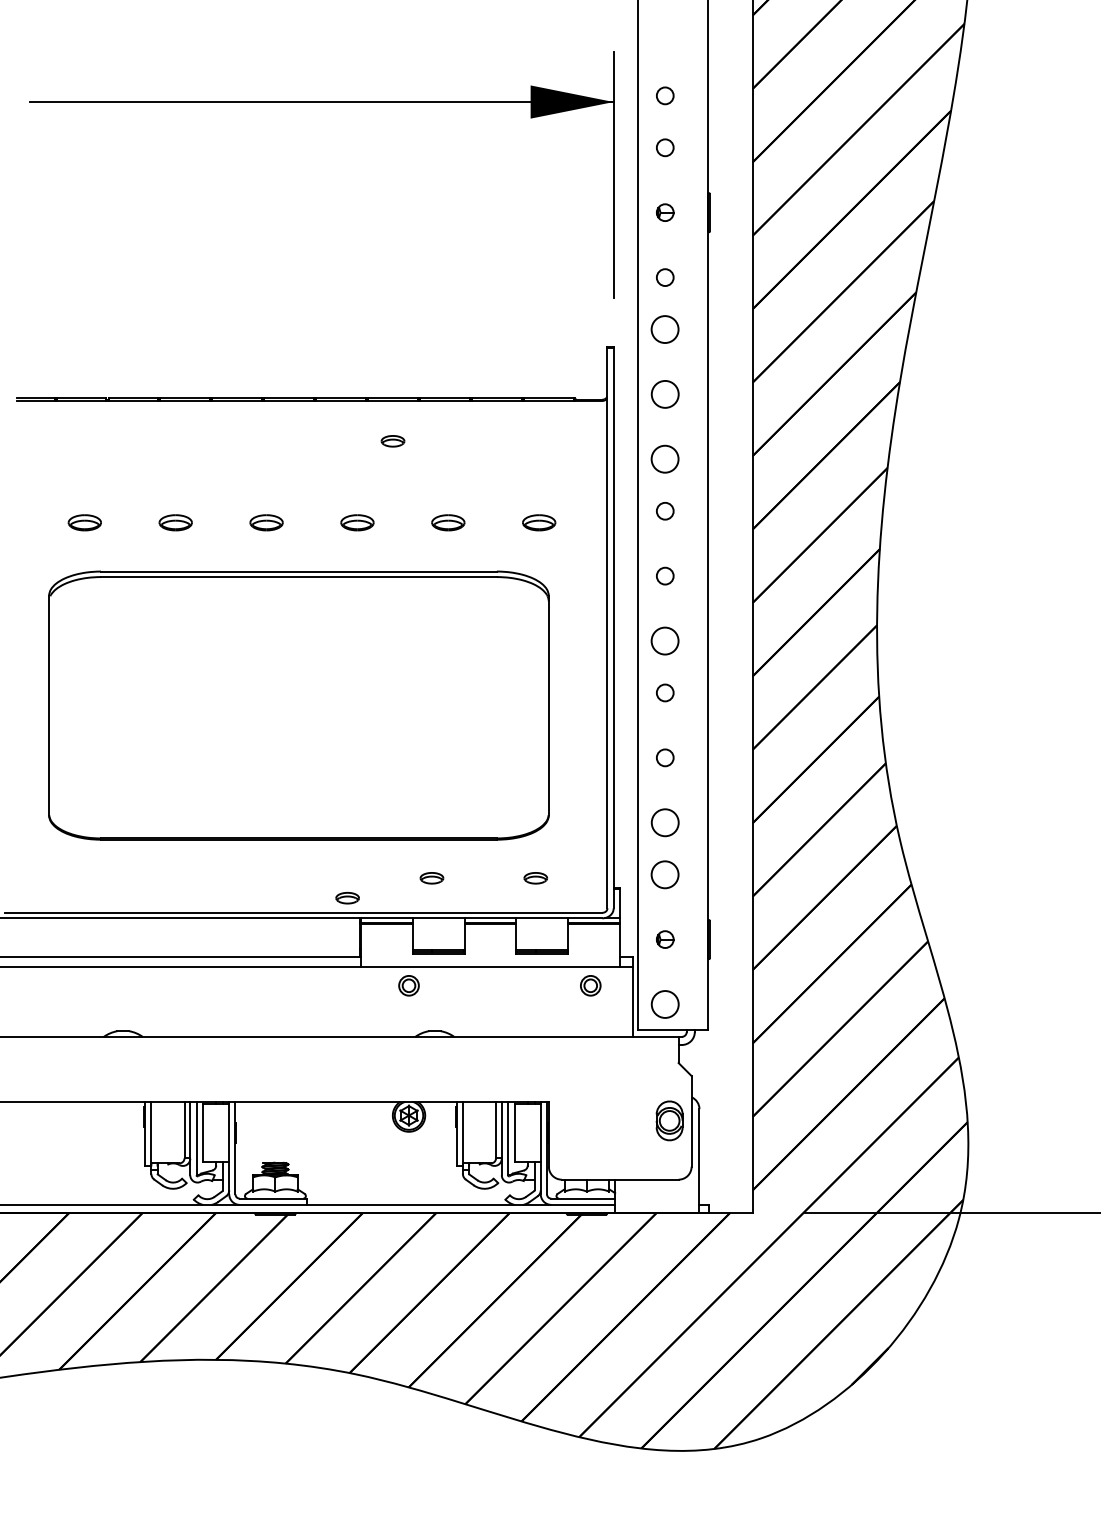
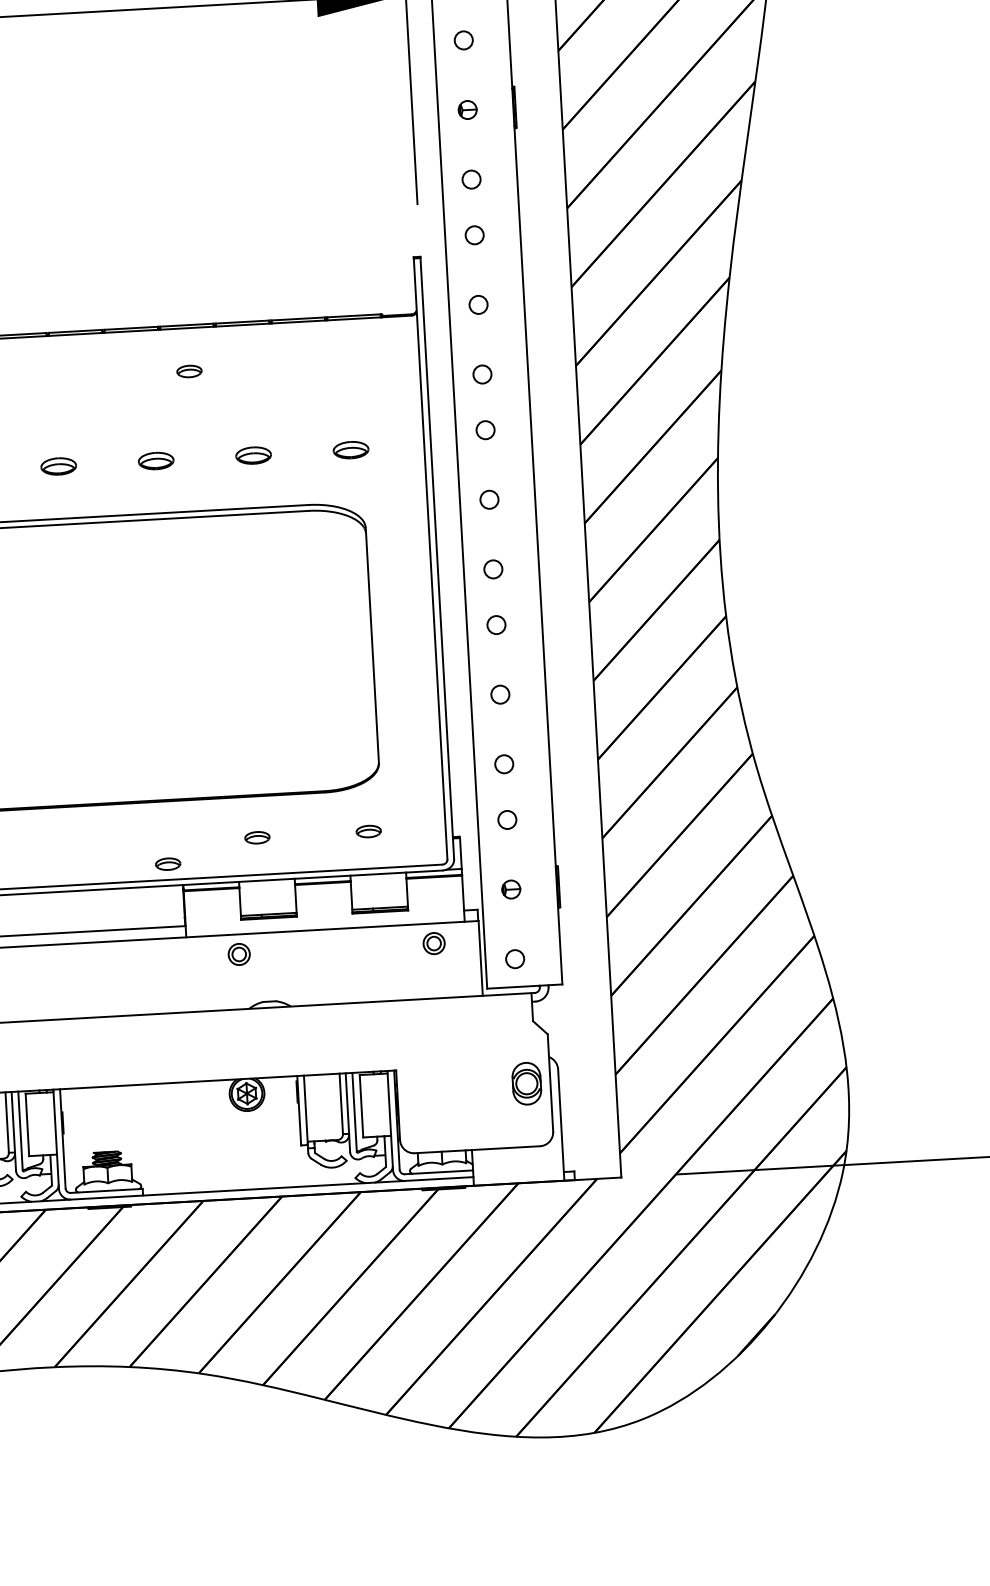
circle: (665, 329) -> (474, 235), size x0.62
circle: (664, 394) -> (477, 305), size x0.62
circle: (665, 459) -> (482, 374), size x0.62
circle: (665, 640) -> (493, 568), size x0.62
circle: (664, 822) -> (503, 764), size x0.62
circle: (665, 874) -> (507, 819), size x0.62
circle: (664, 1004) -> (514, 959), size x0.62

